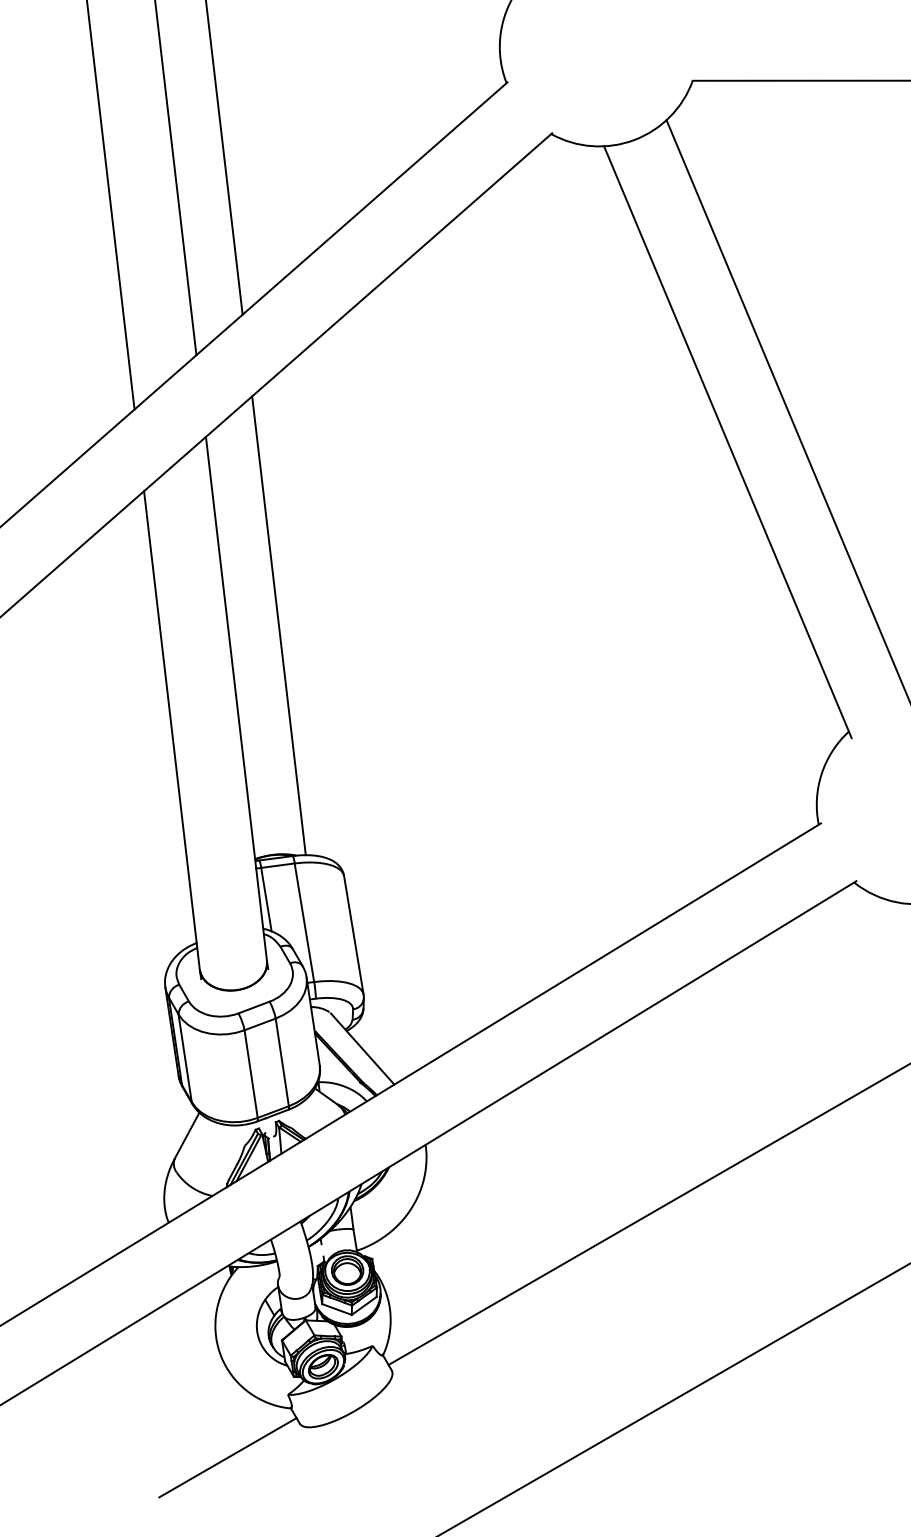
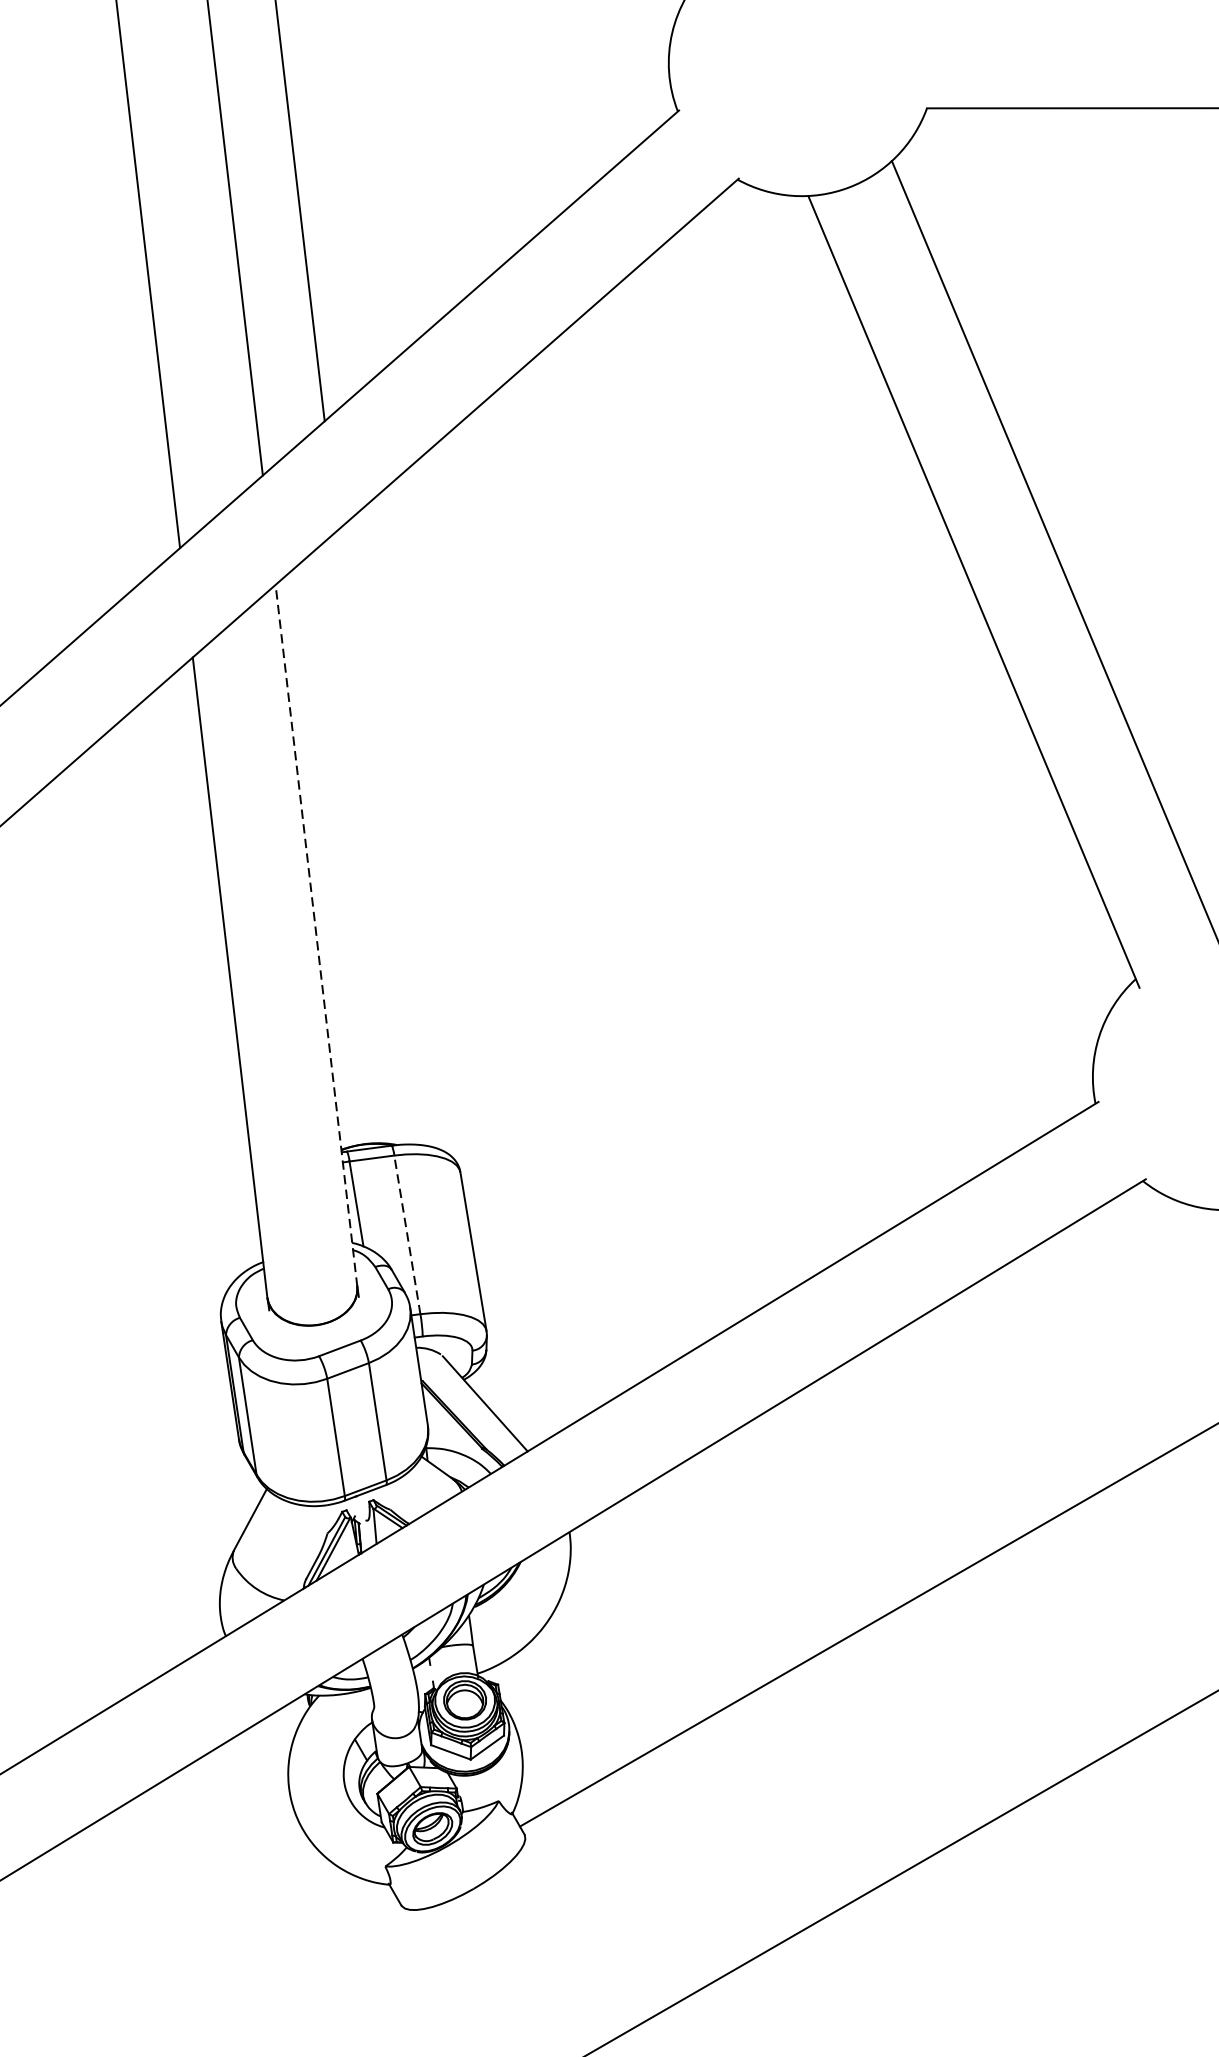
line: (278, 625) -> (372, 837), removed
line: (236, 698) -> (316, 934), solid -> dashed
line: (304, 922) -> (407, 1234), solid -> dashed
line: (227, 1457) -> (304, 1950), removed

